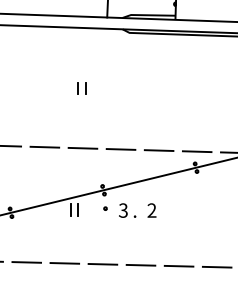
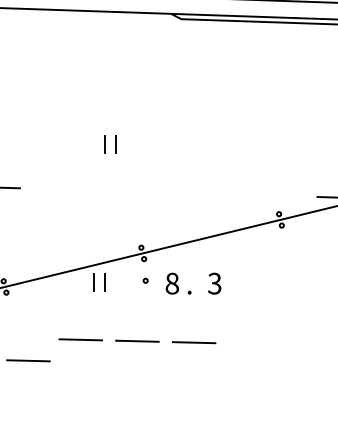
part: (81, 88) -> (109, 145), moved
line: (44, 146) -> (54, 188), removed
line: (82, 147) -> (111, 189), removed
line: (120, 149) -> (167, 192), removed
line: (158, 150) -> (224, 194), removed
line: (196, 151) -> (281, 195), removed
text: (123, 210) -> (172, 283), 3 -> 8
text: (151, 210) -> (214, 283), 2 -> 3
line: (64, 263) -> (84, 362), removed
line: (140, 265) -> (136, 341), moved
line: (216, 266) -> (310, 366), removed

